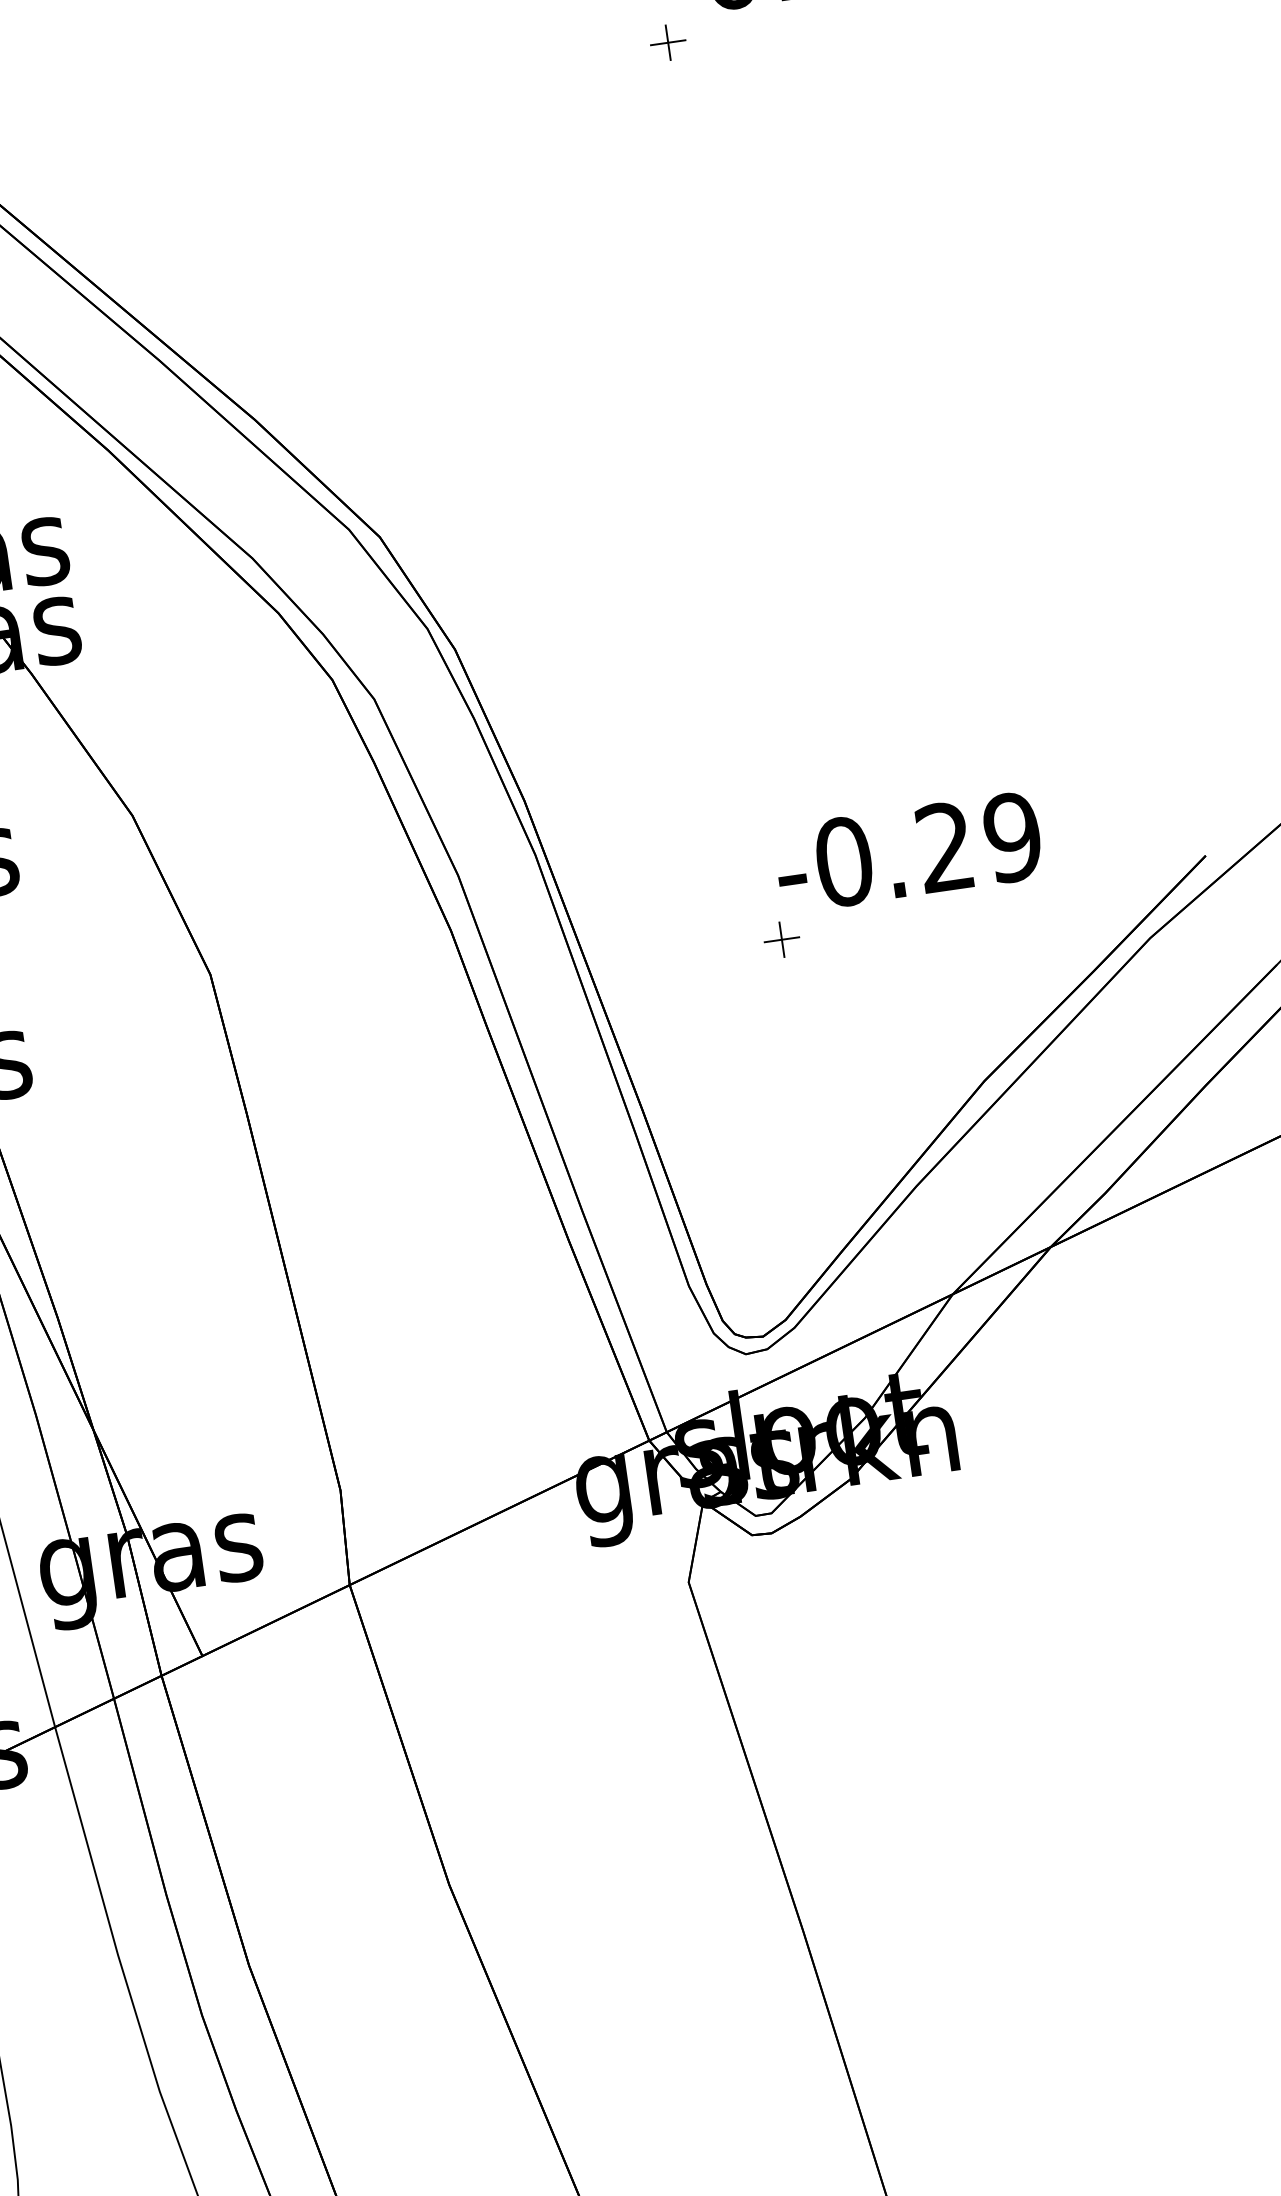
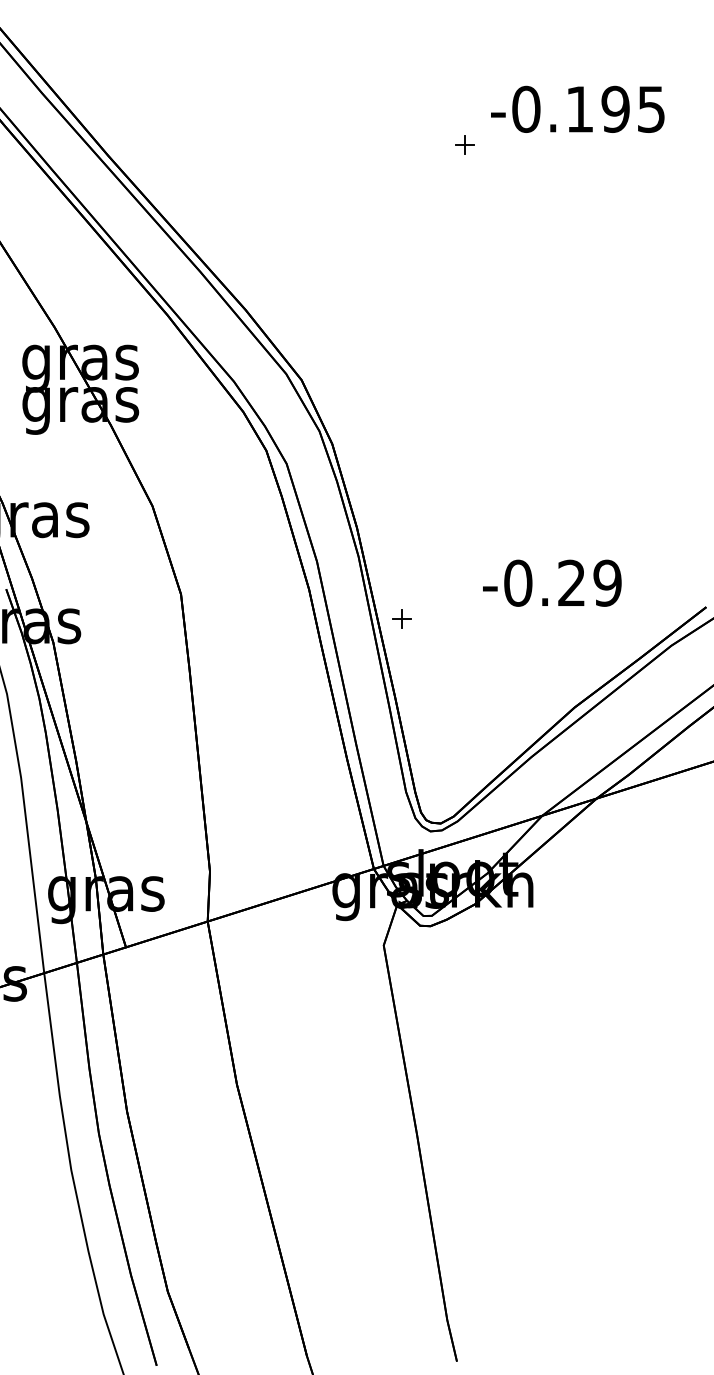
part: (666, 41) -> (464, 144), moved
part: (780, 938) -> (401, 618), moved

